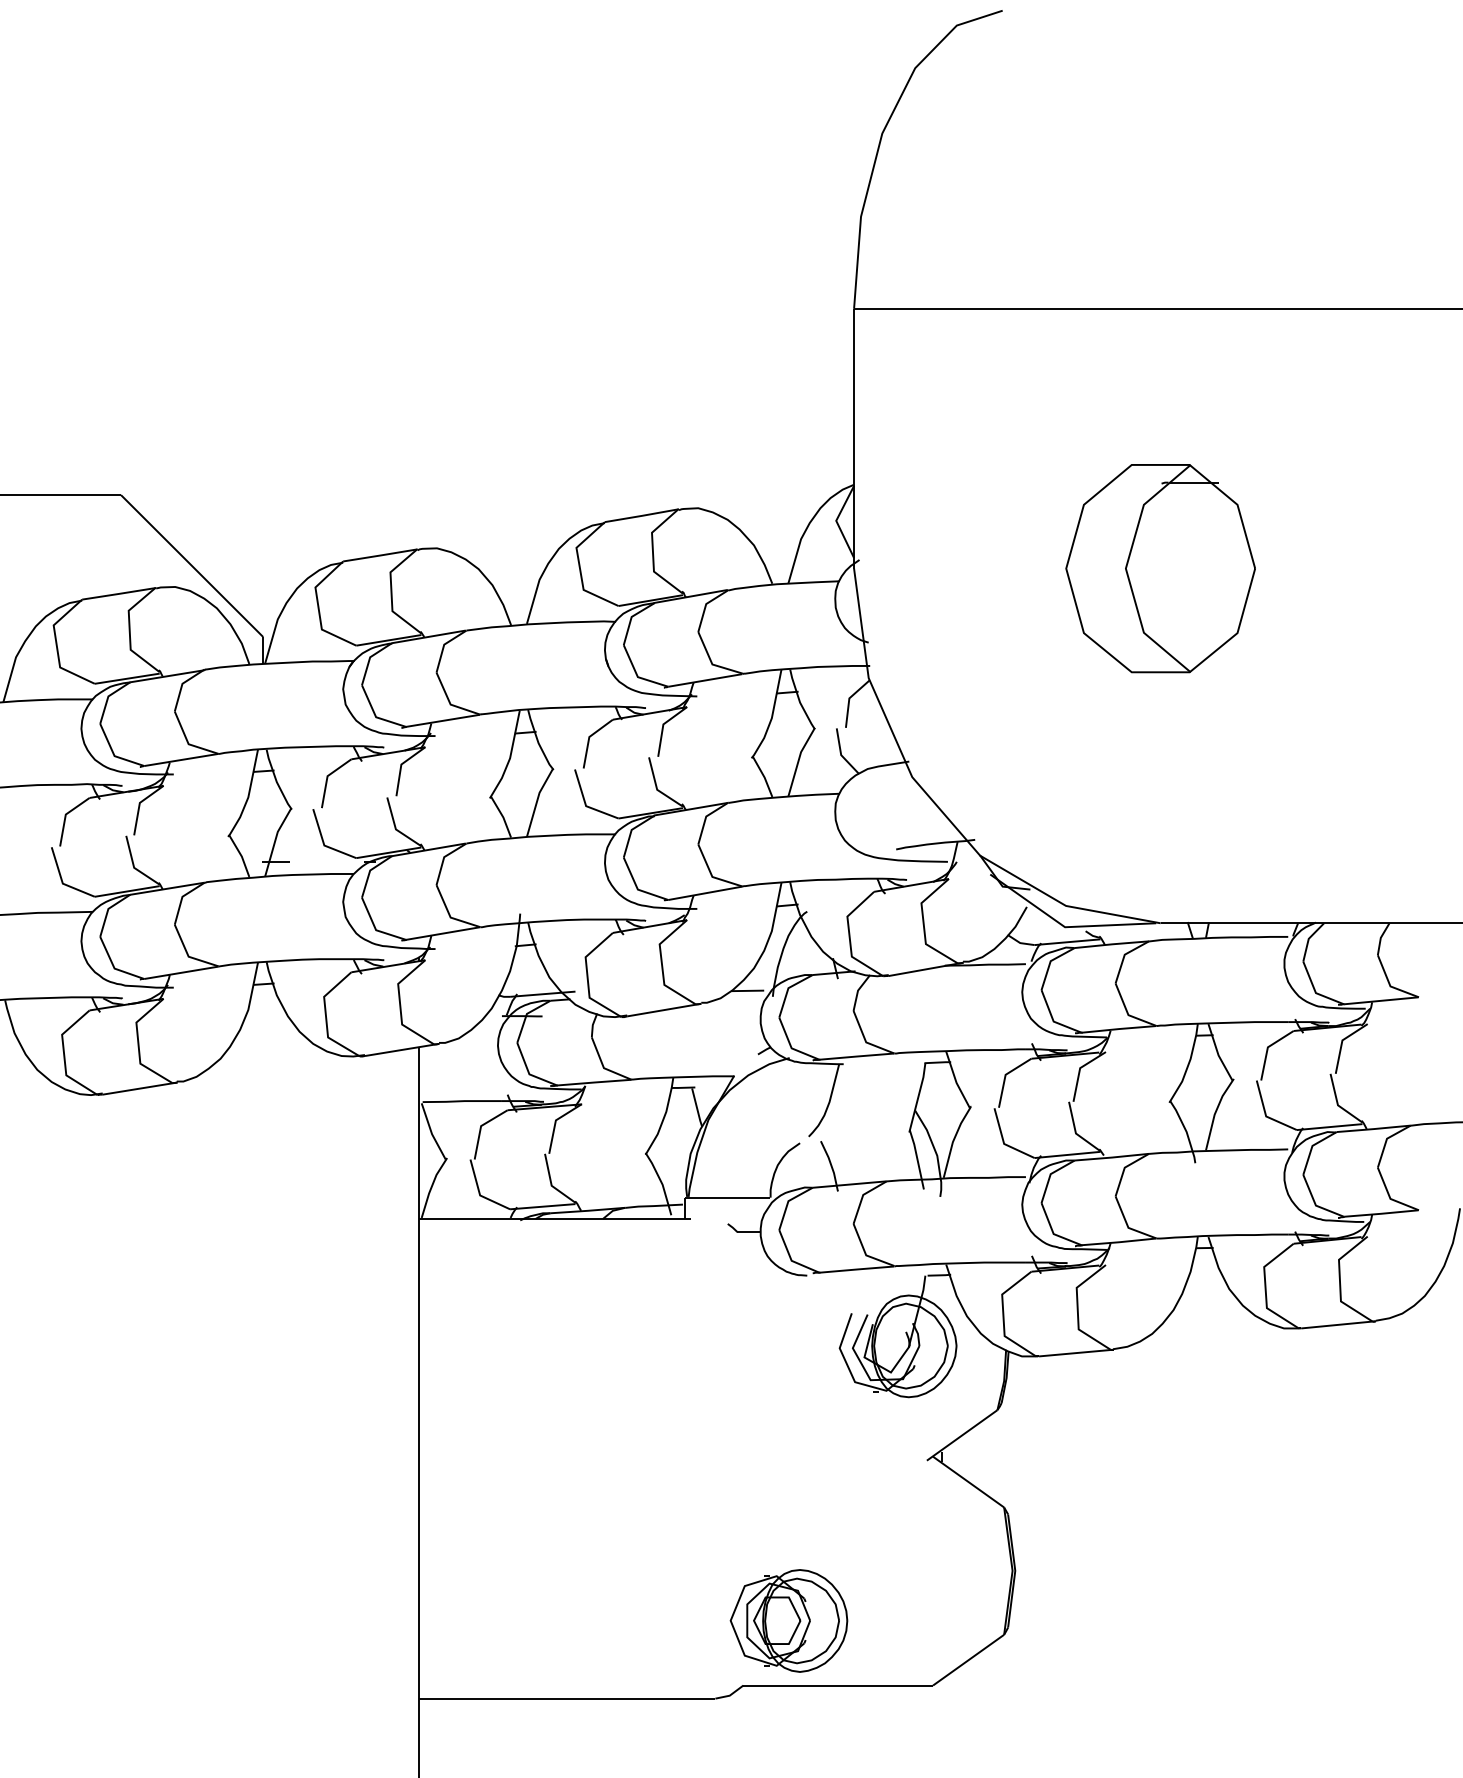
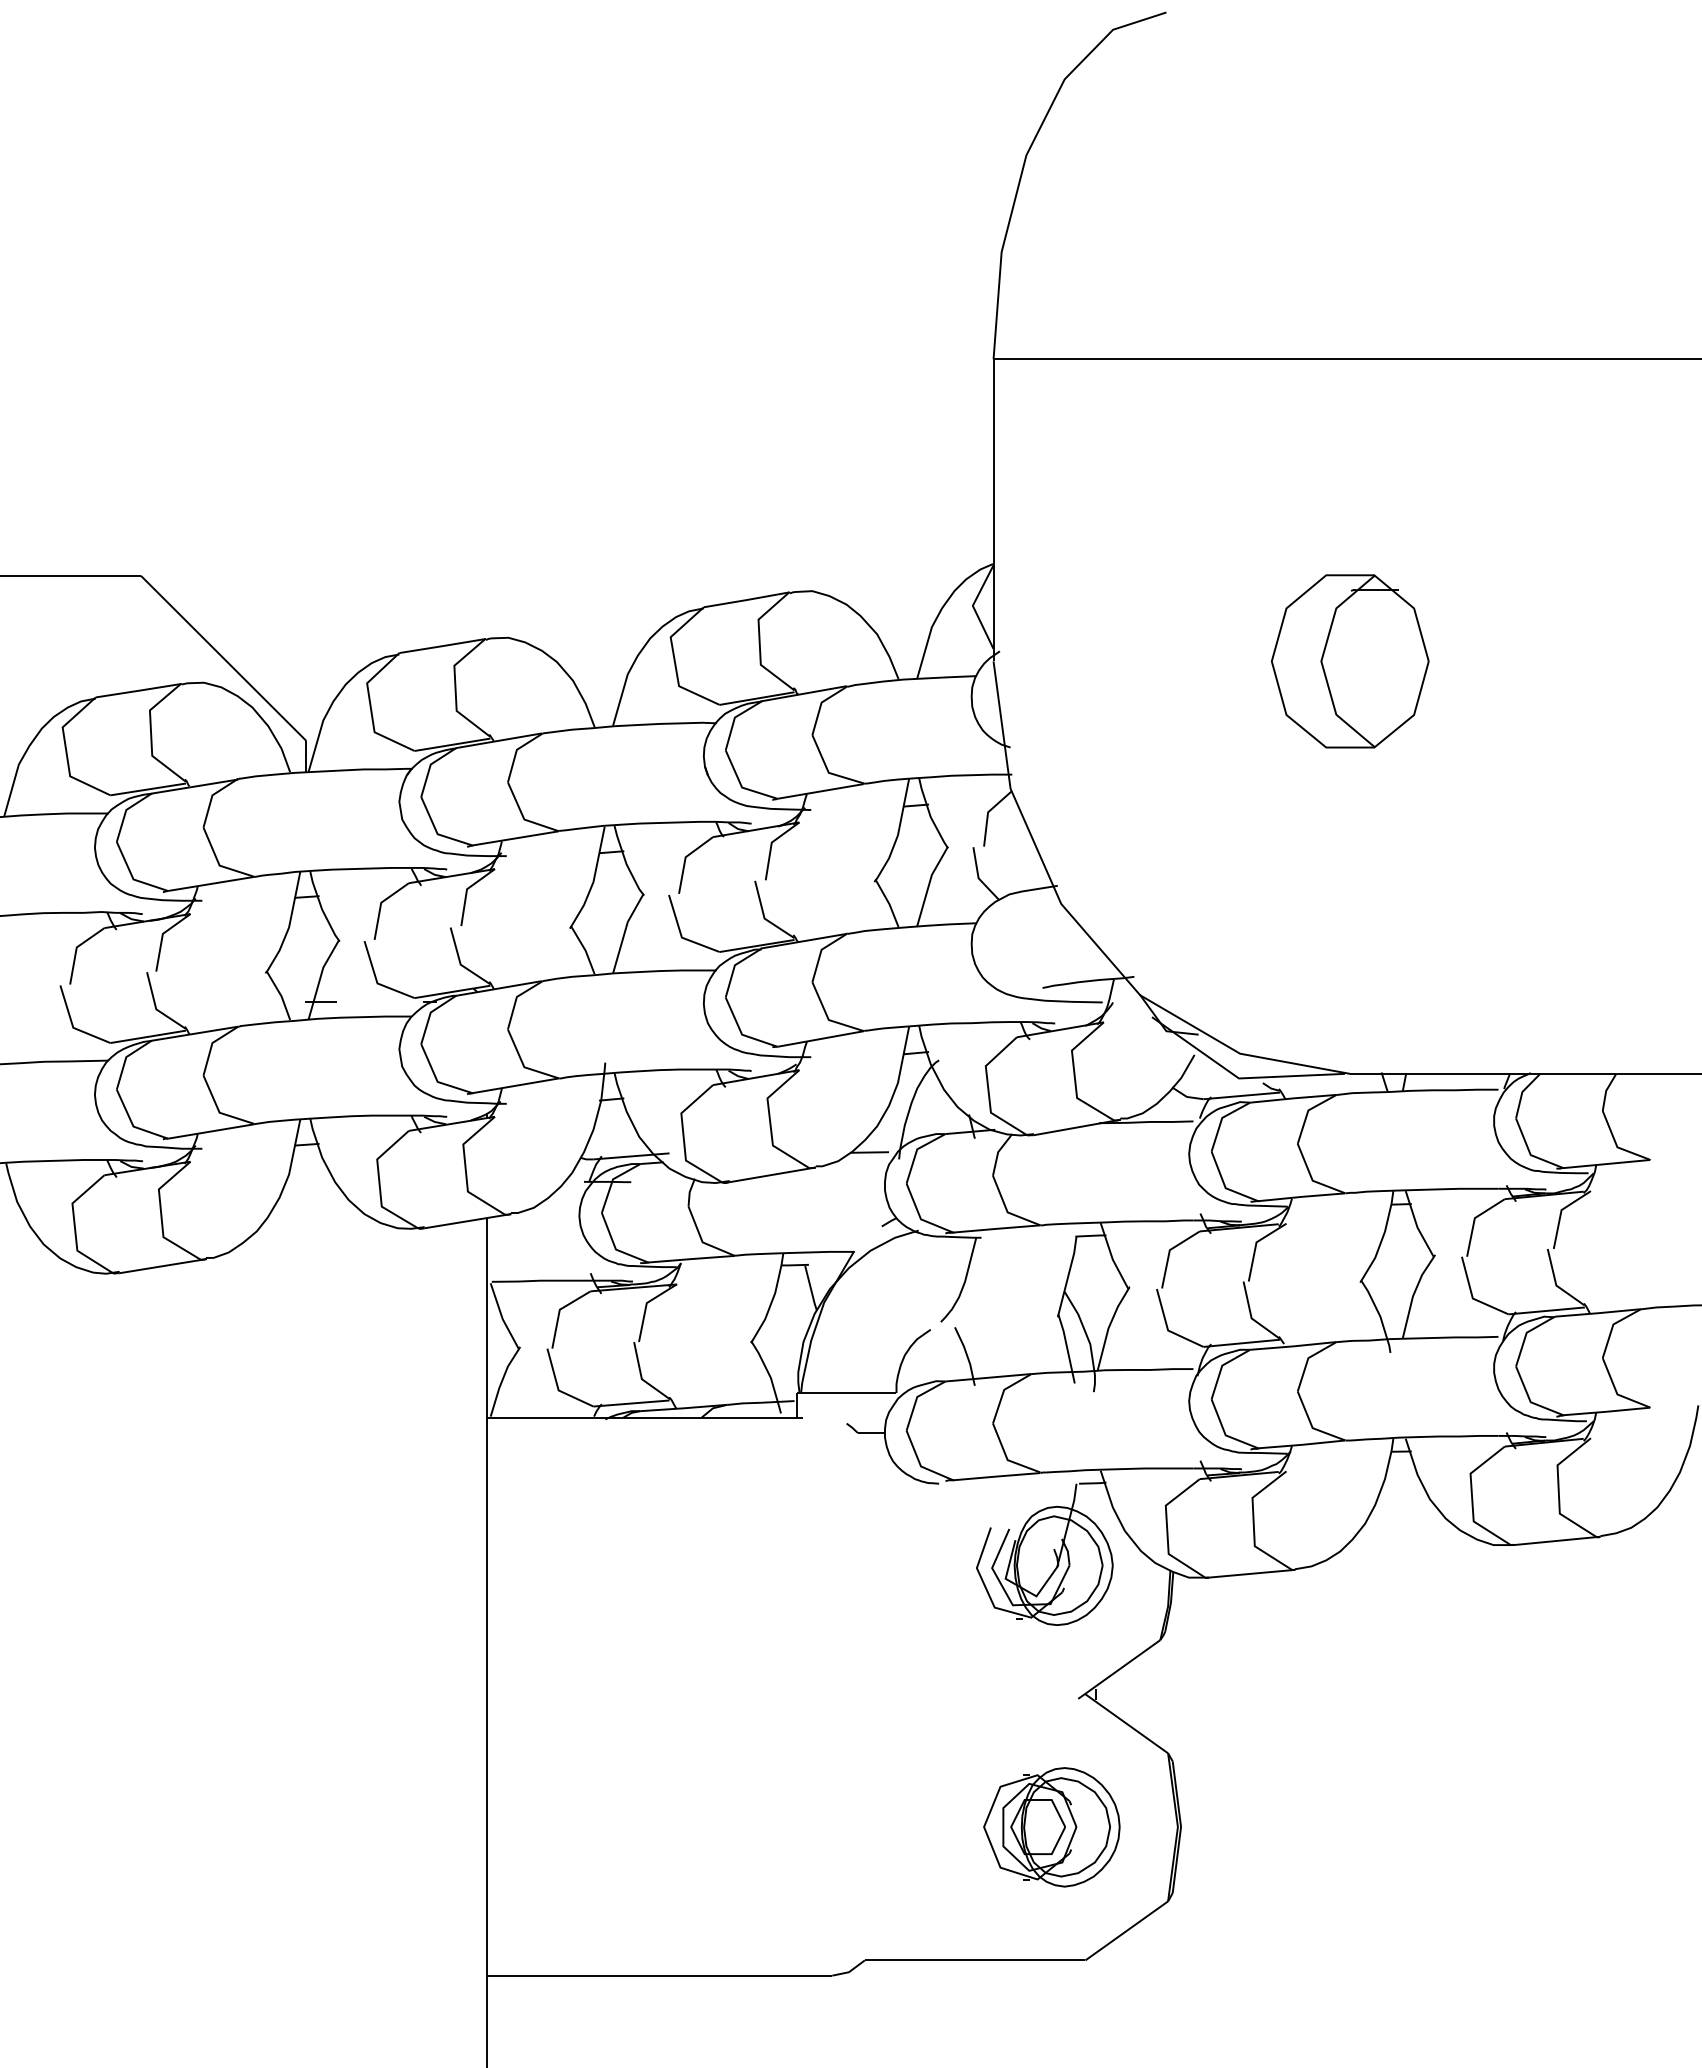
part: (1160, 568) -> (1350, 661), size x0.71
part: (788, 1621) -> (1051, 1827), moved

